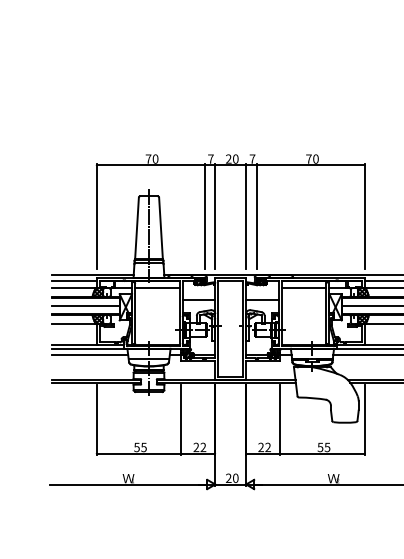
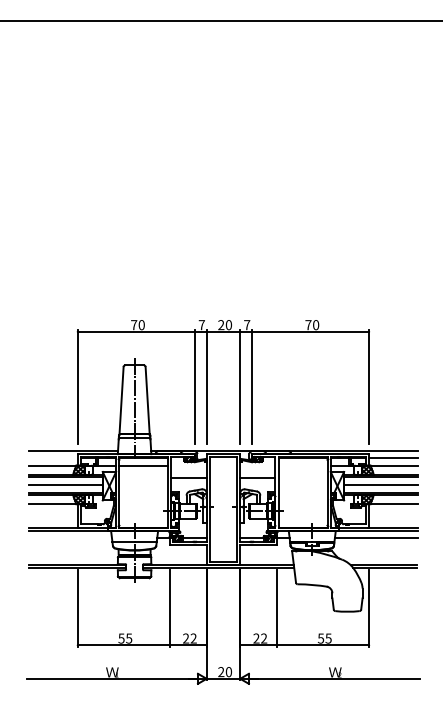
line: (74, 280) -> (53, 457), removed
line: (303, 288) -> (302, 465), removed
line: (90, 355) -> (70, 538), removed

